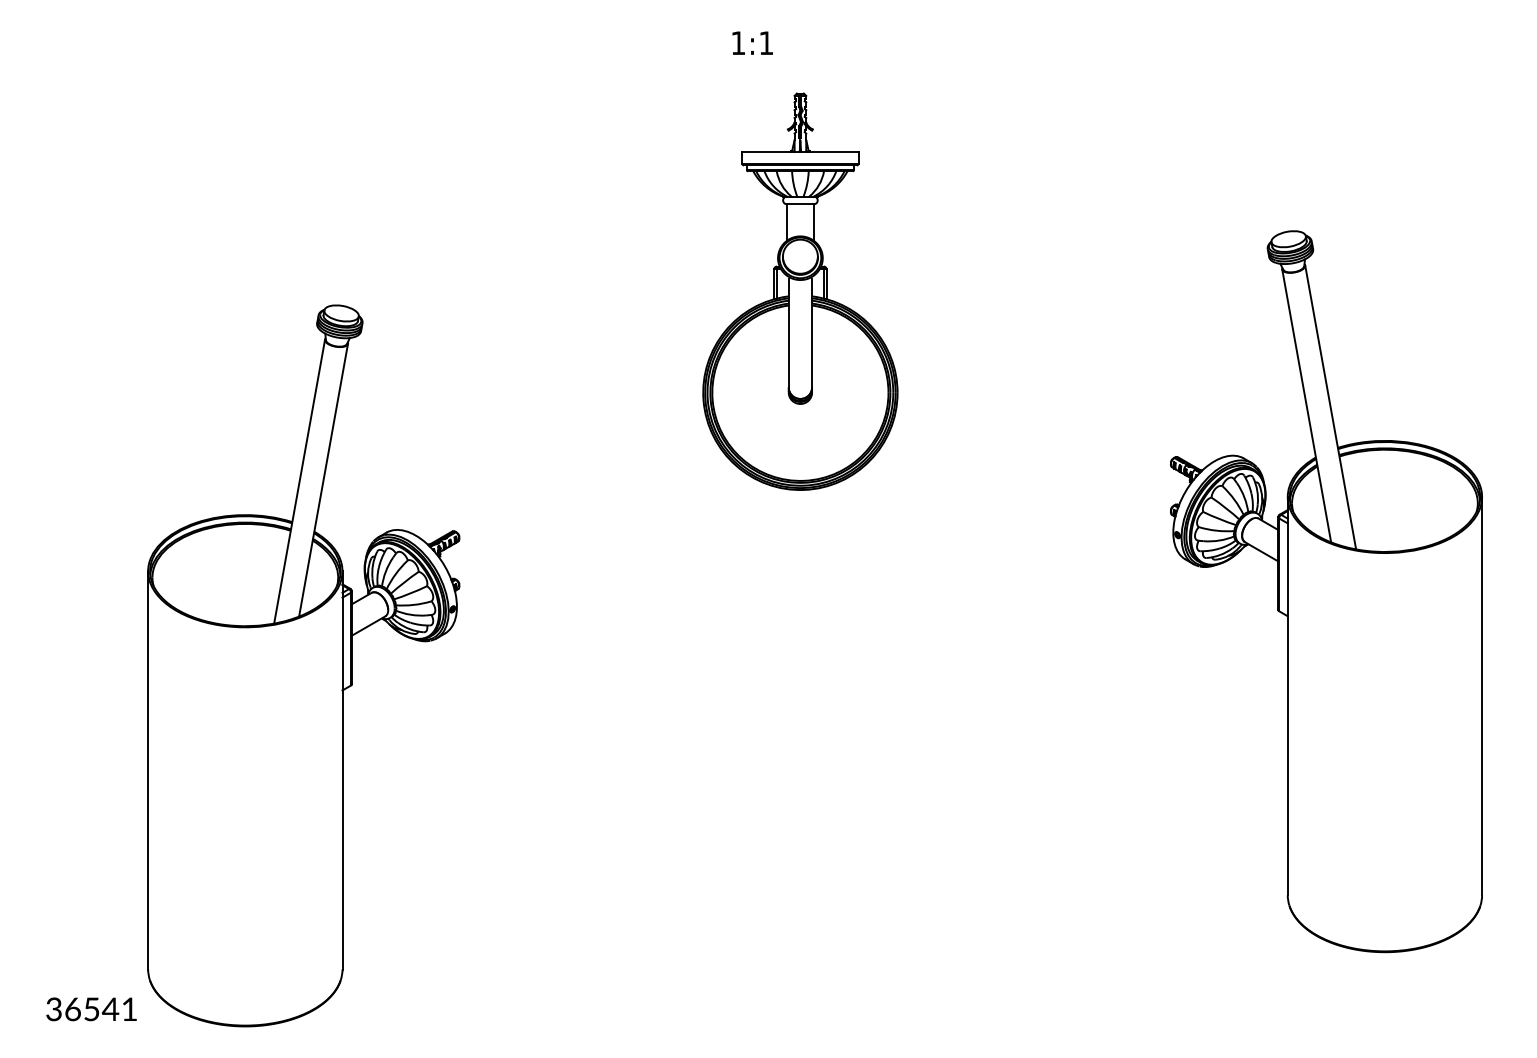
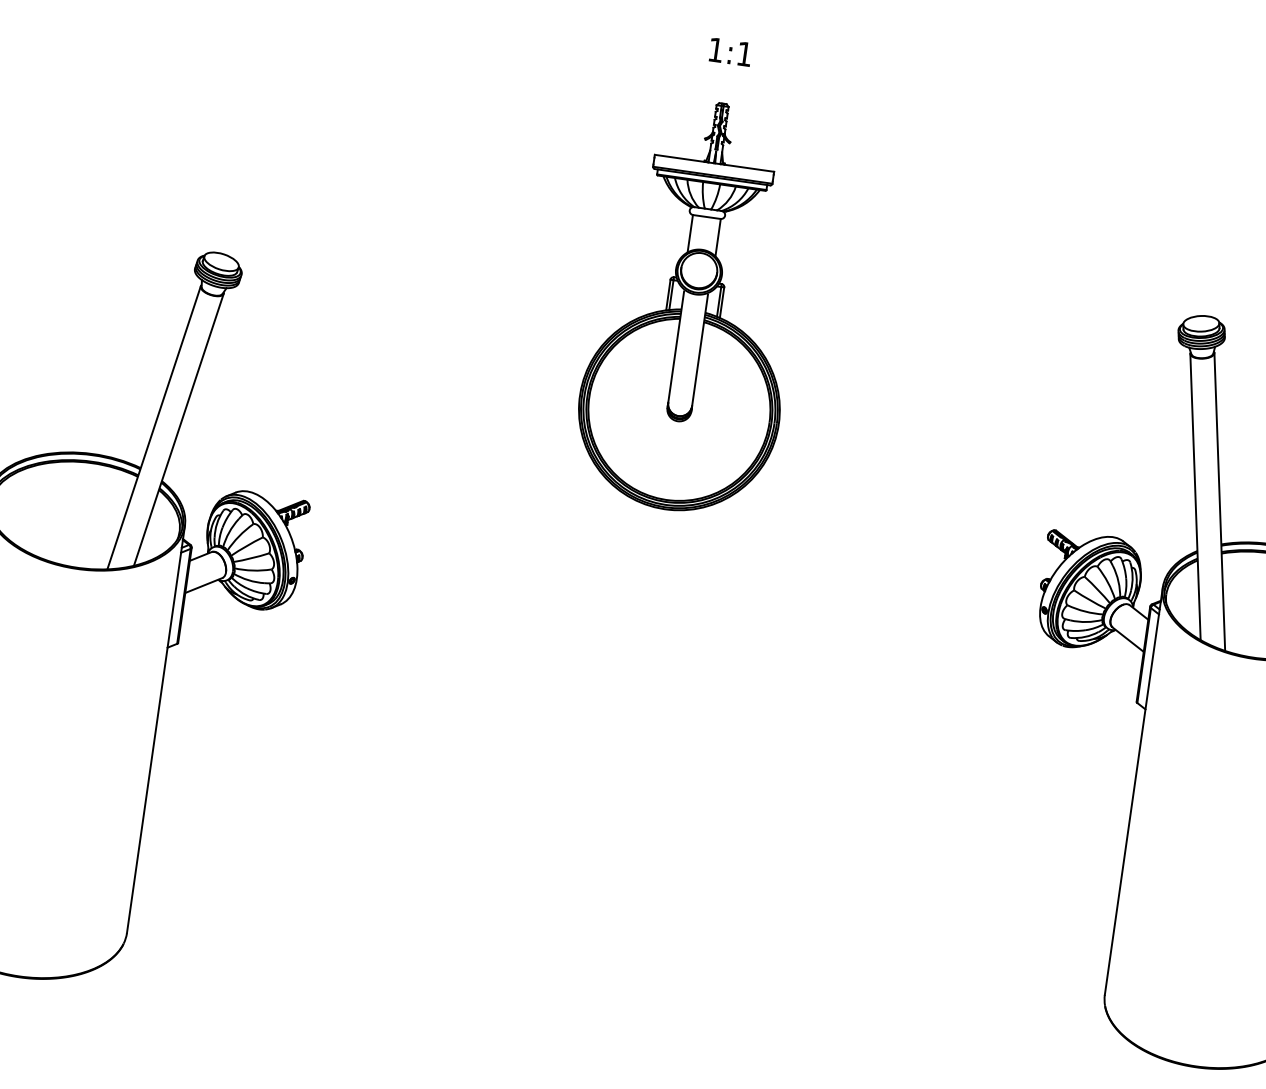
text: (752, 42) -> (730, 51), moved

